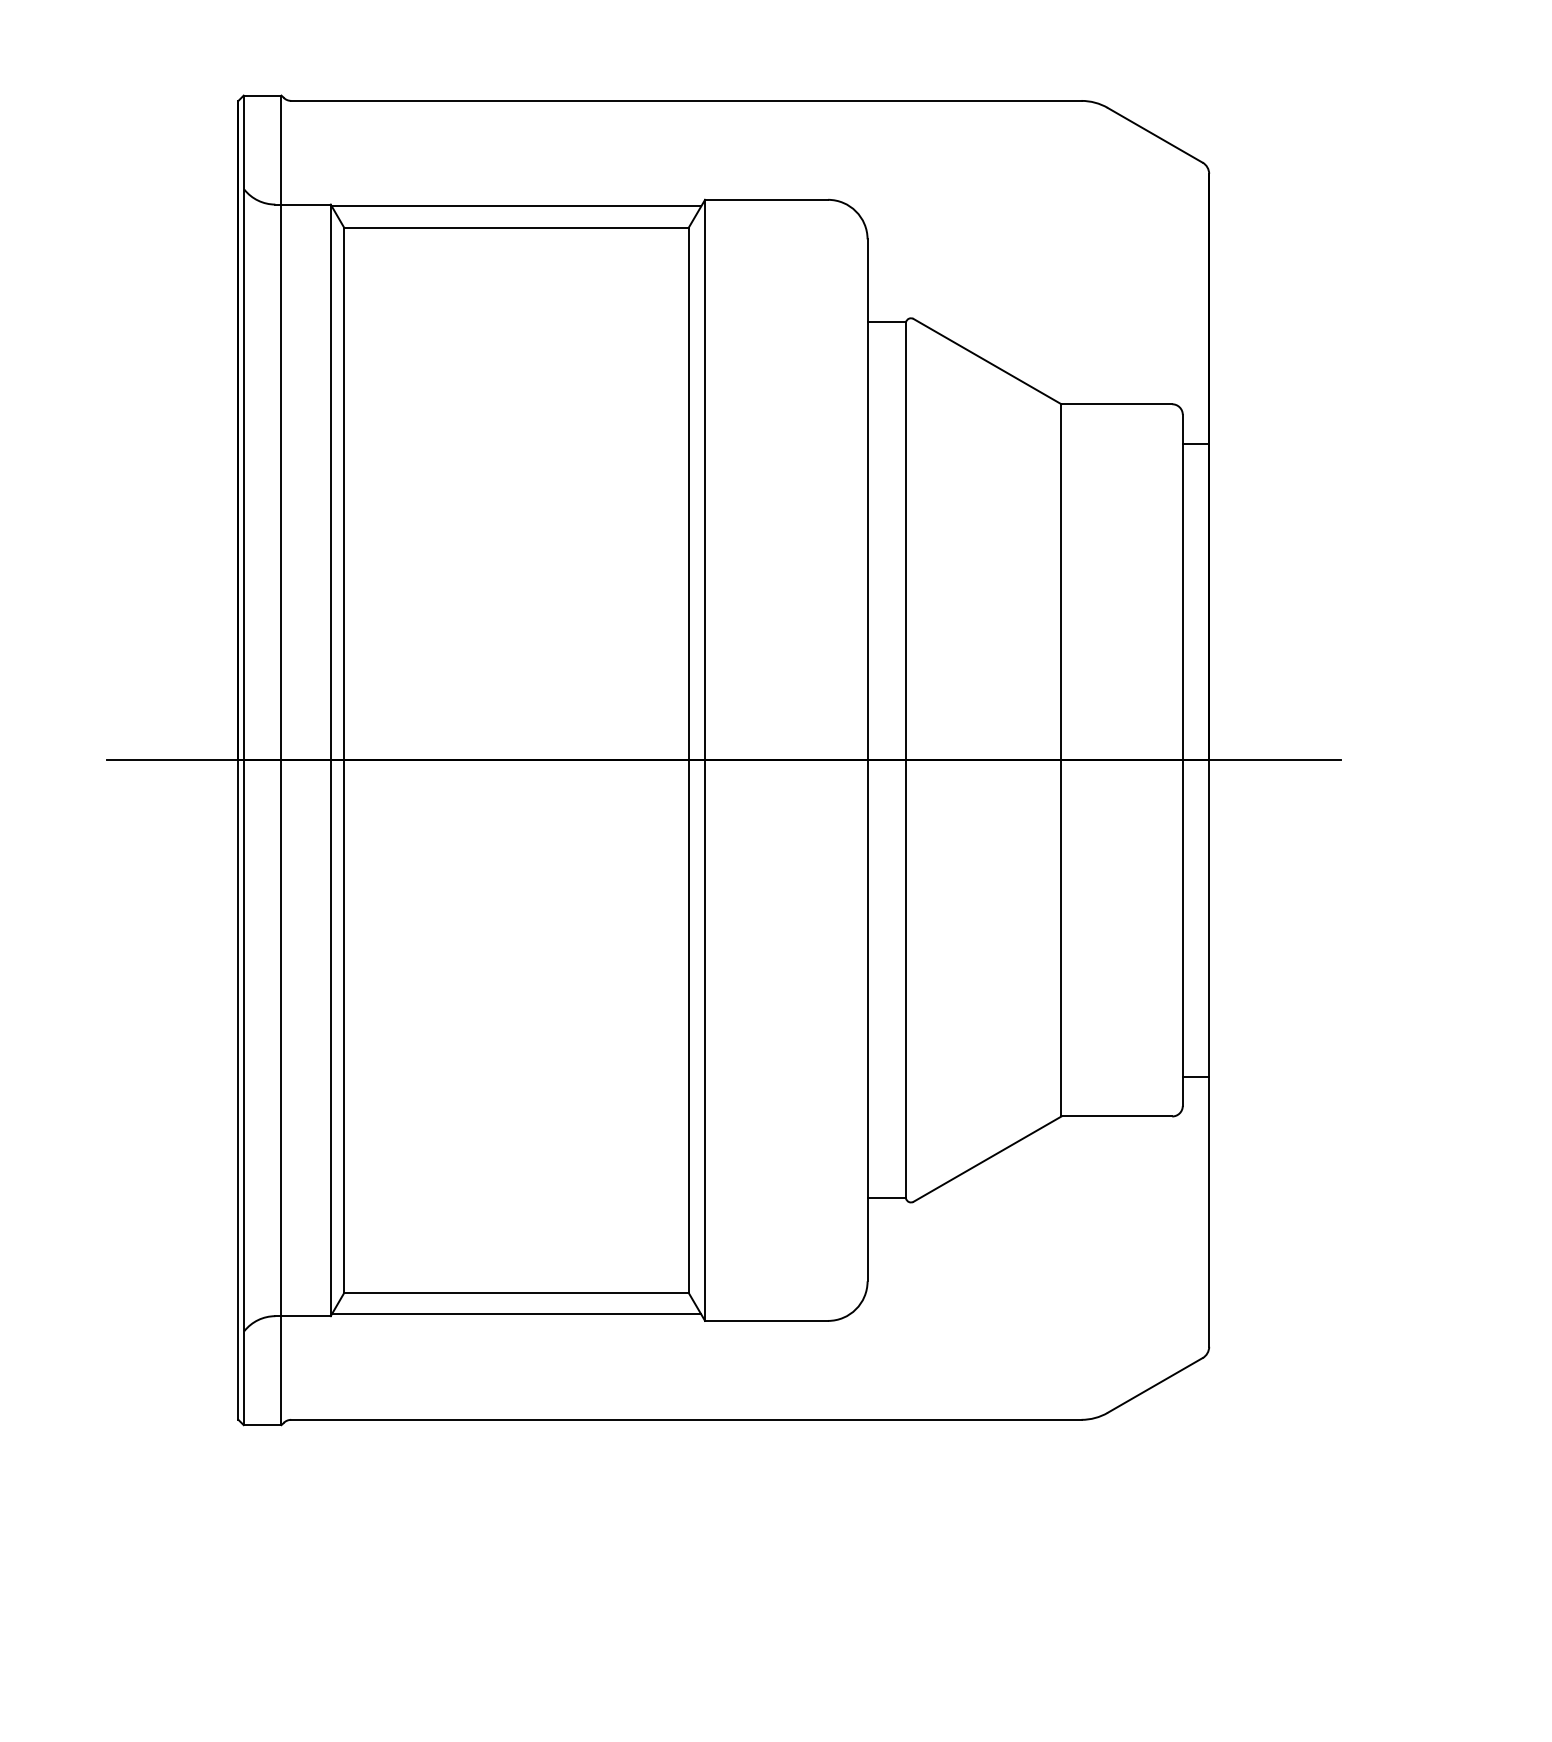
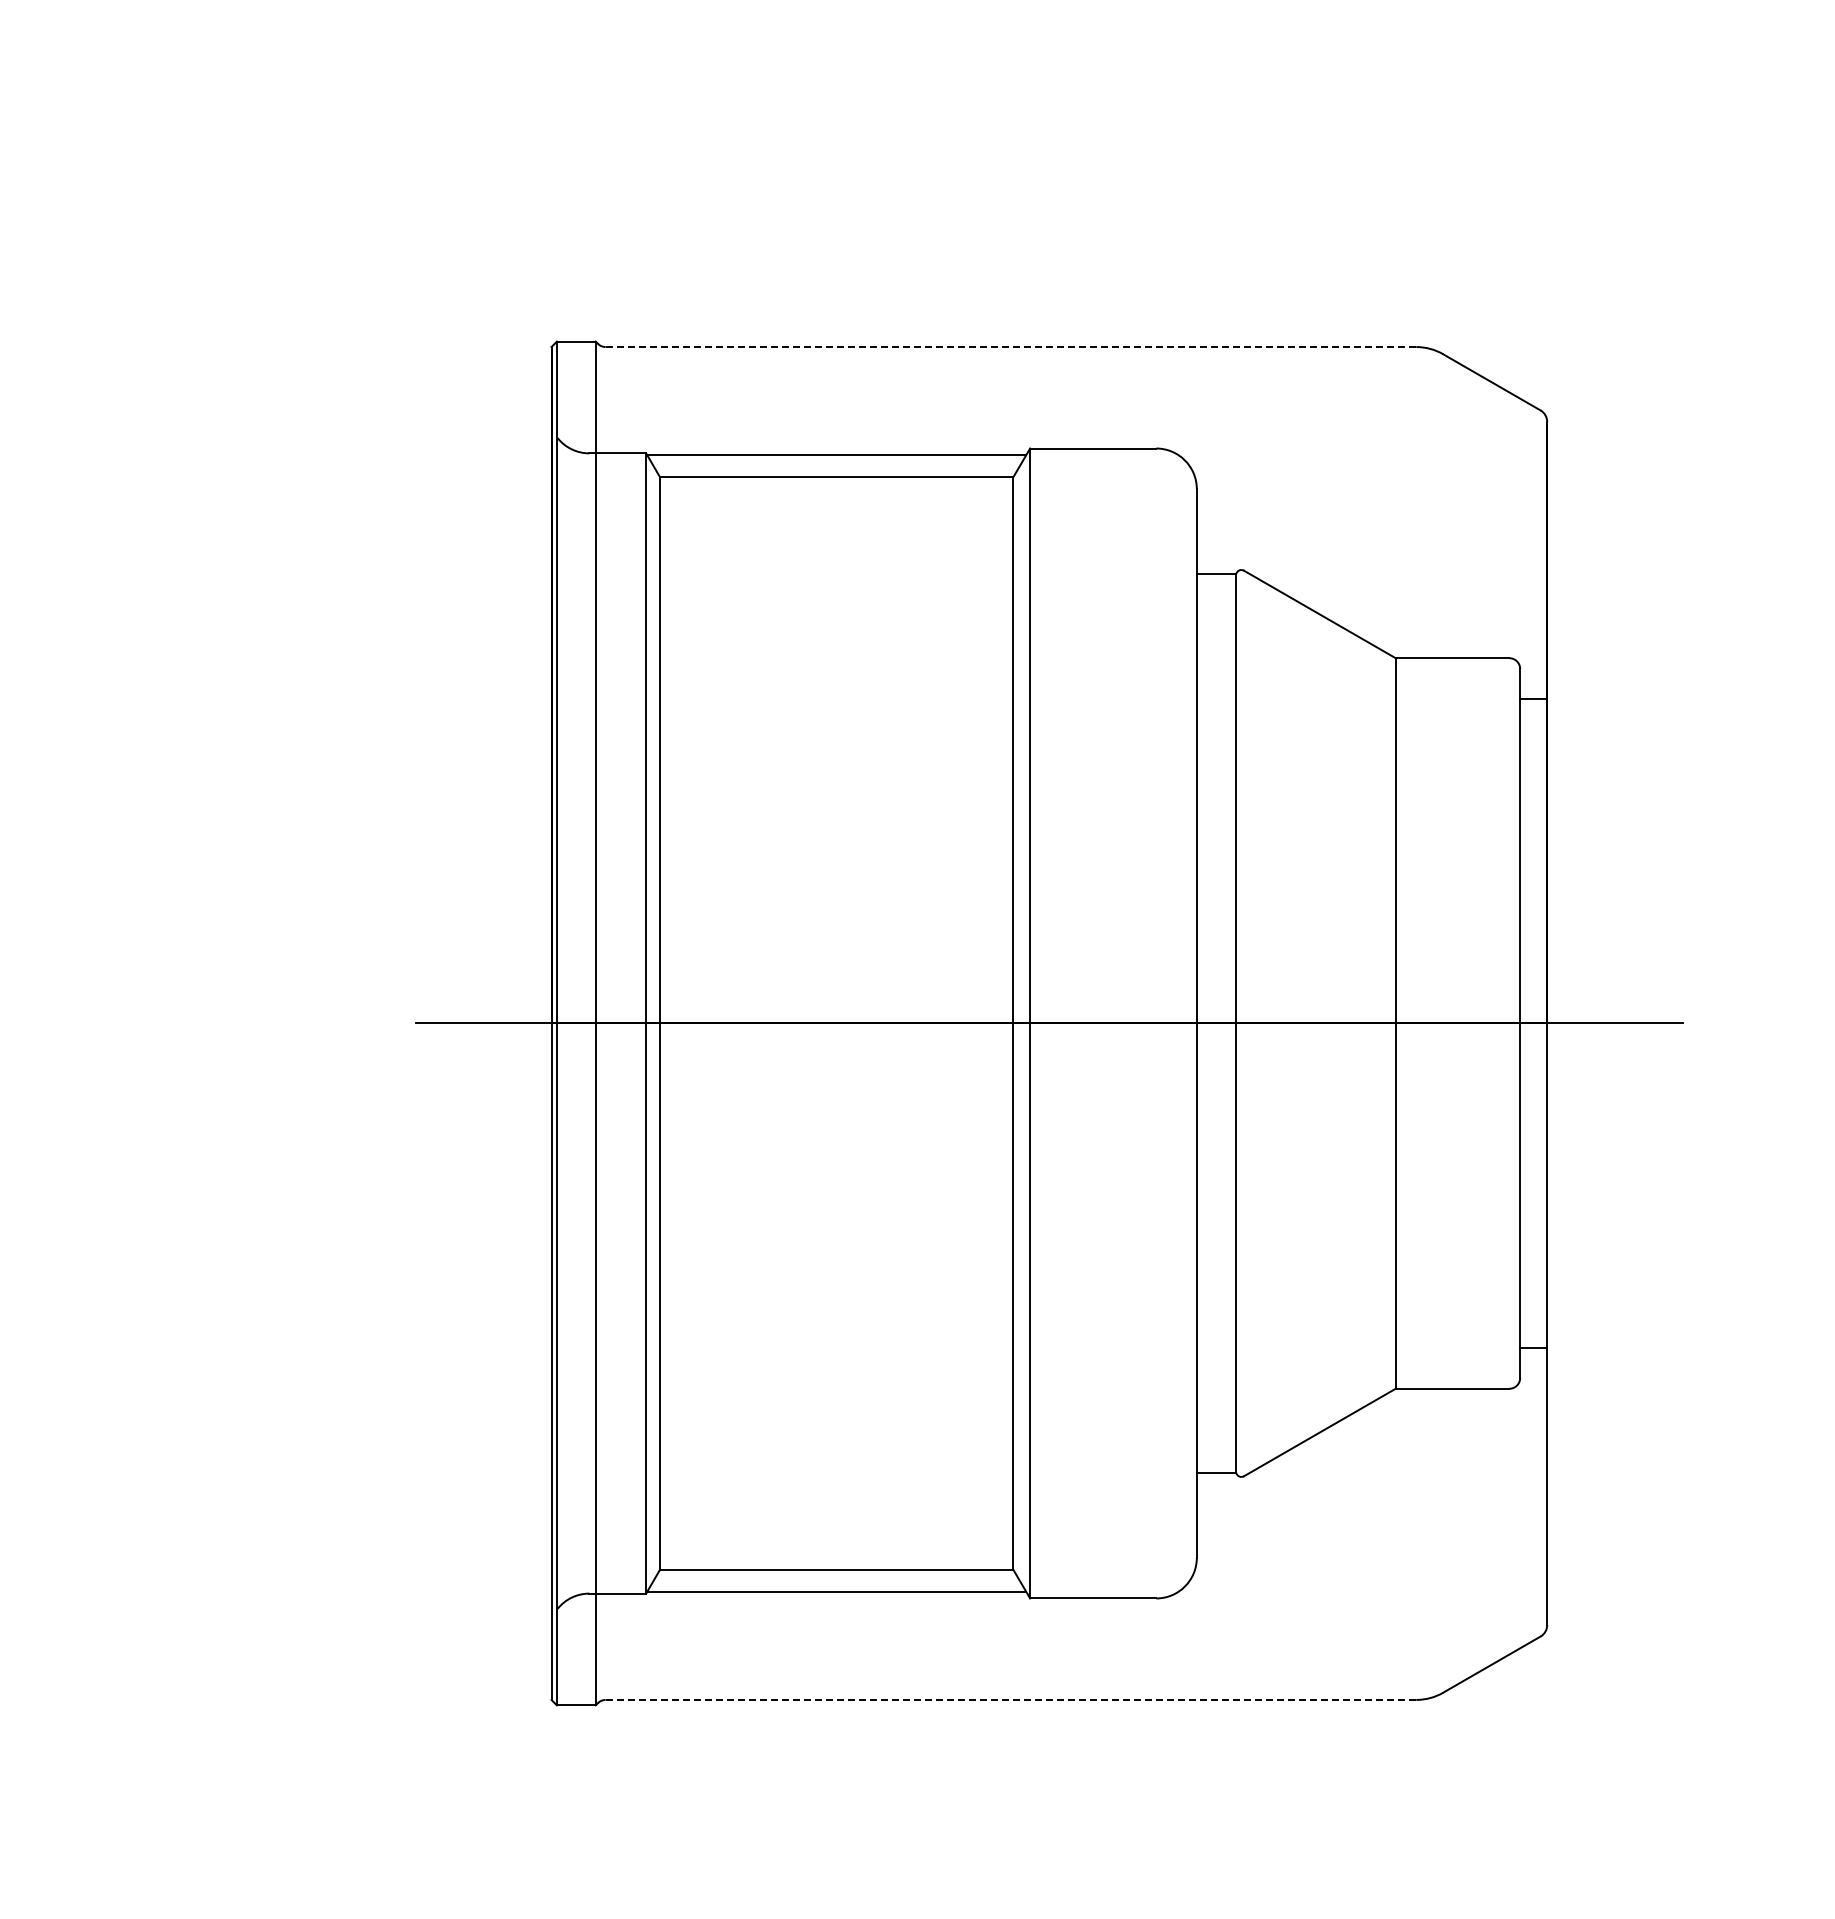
line: (686, 101) -> (1011, 347), solid -> dashed
line: (686, 1419) -> (1011, 1699), solid -> dashed

